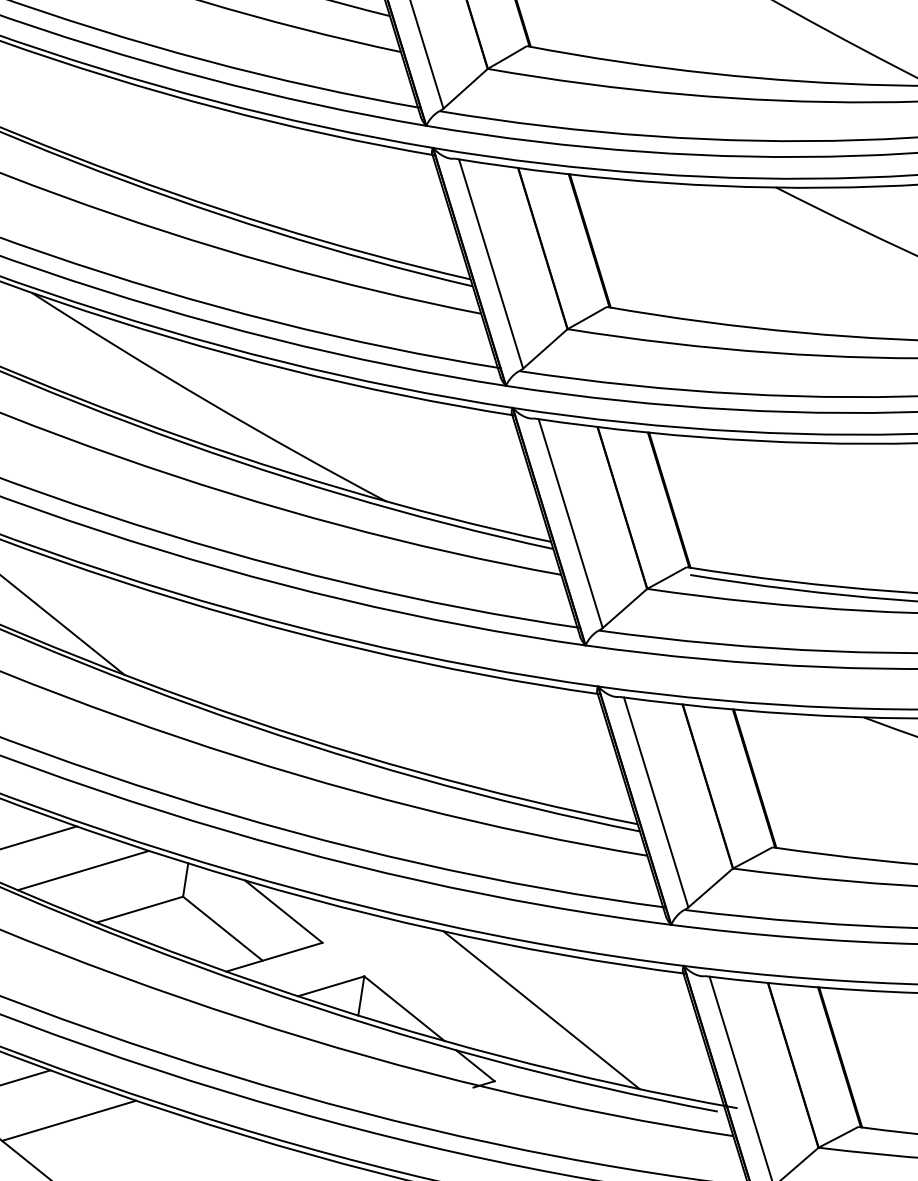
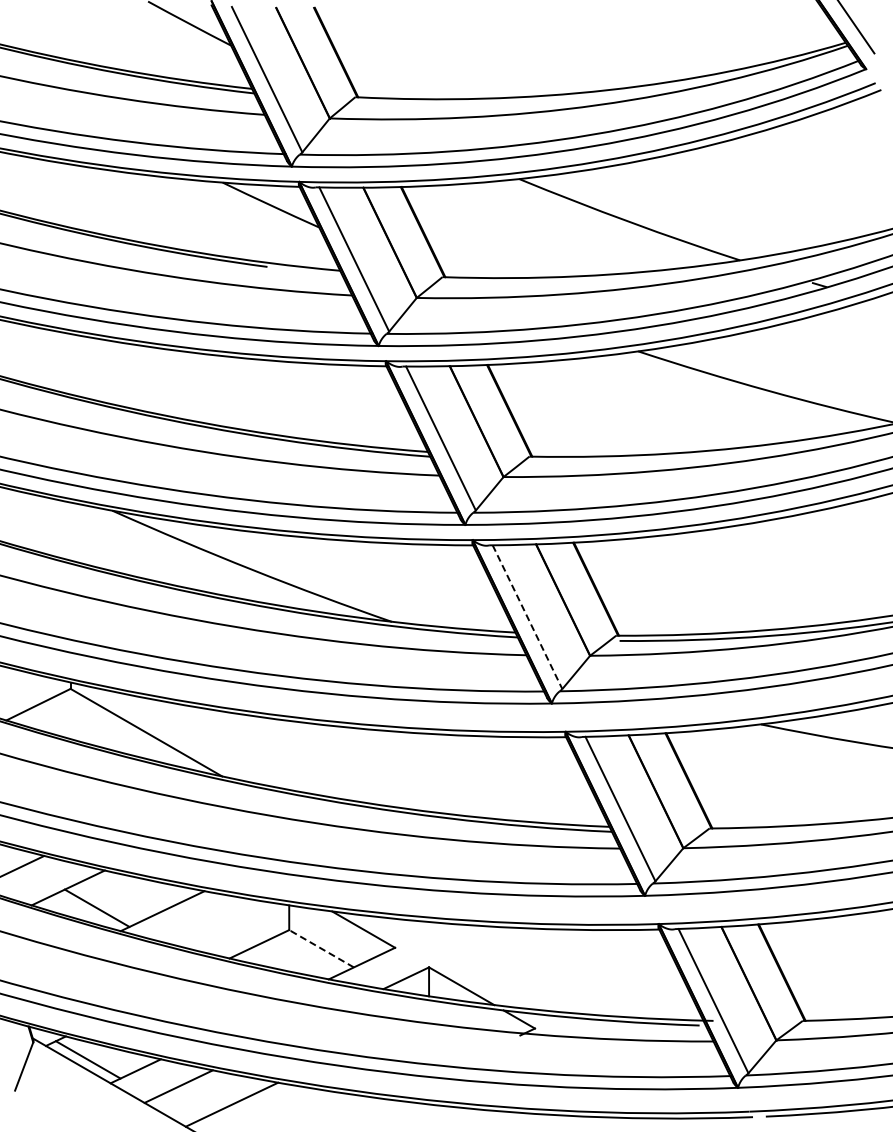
line: (570, 524) -> (527, 617), solid -> dashed
line: (83, 869) -> (214, 921), removed
line: (222, 928) -> (321, 948), solid -> dashed
line: (540, 1010) -> (560, 972), removed

